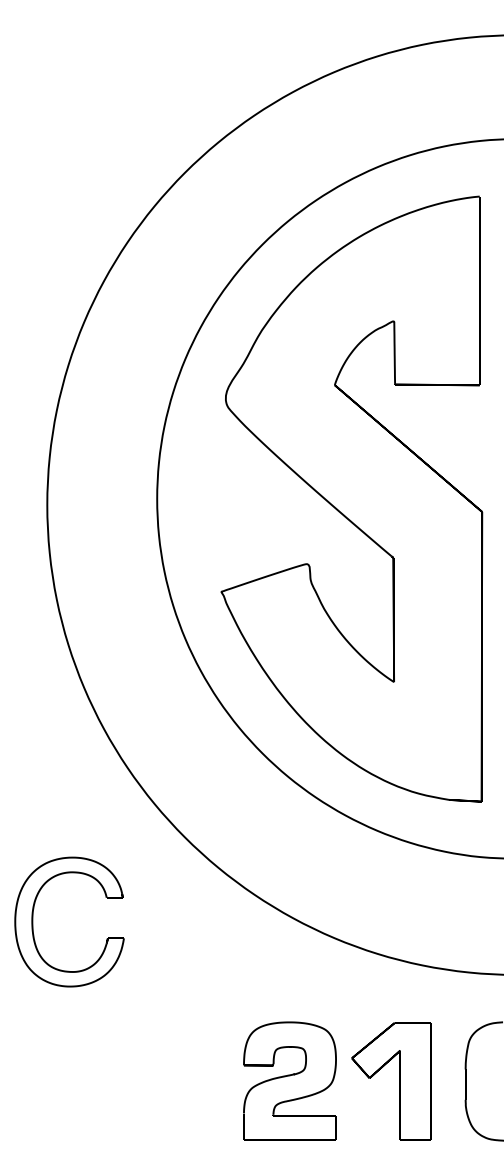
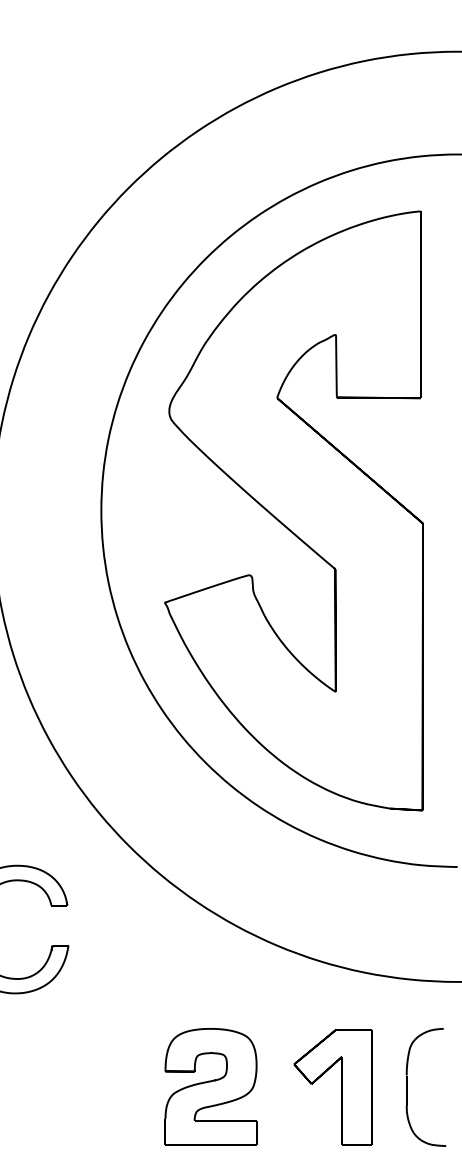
part: (289, 1080) -> (210, 1086), moved

